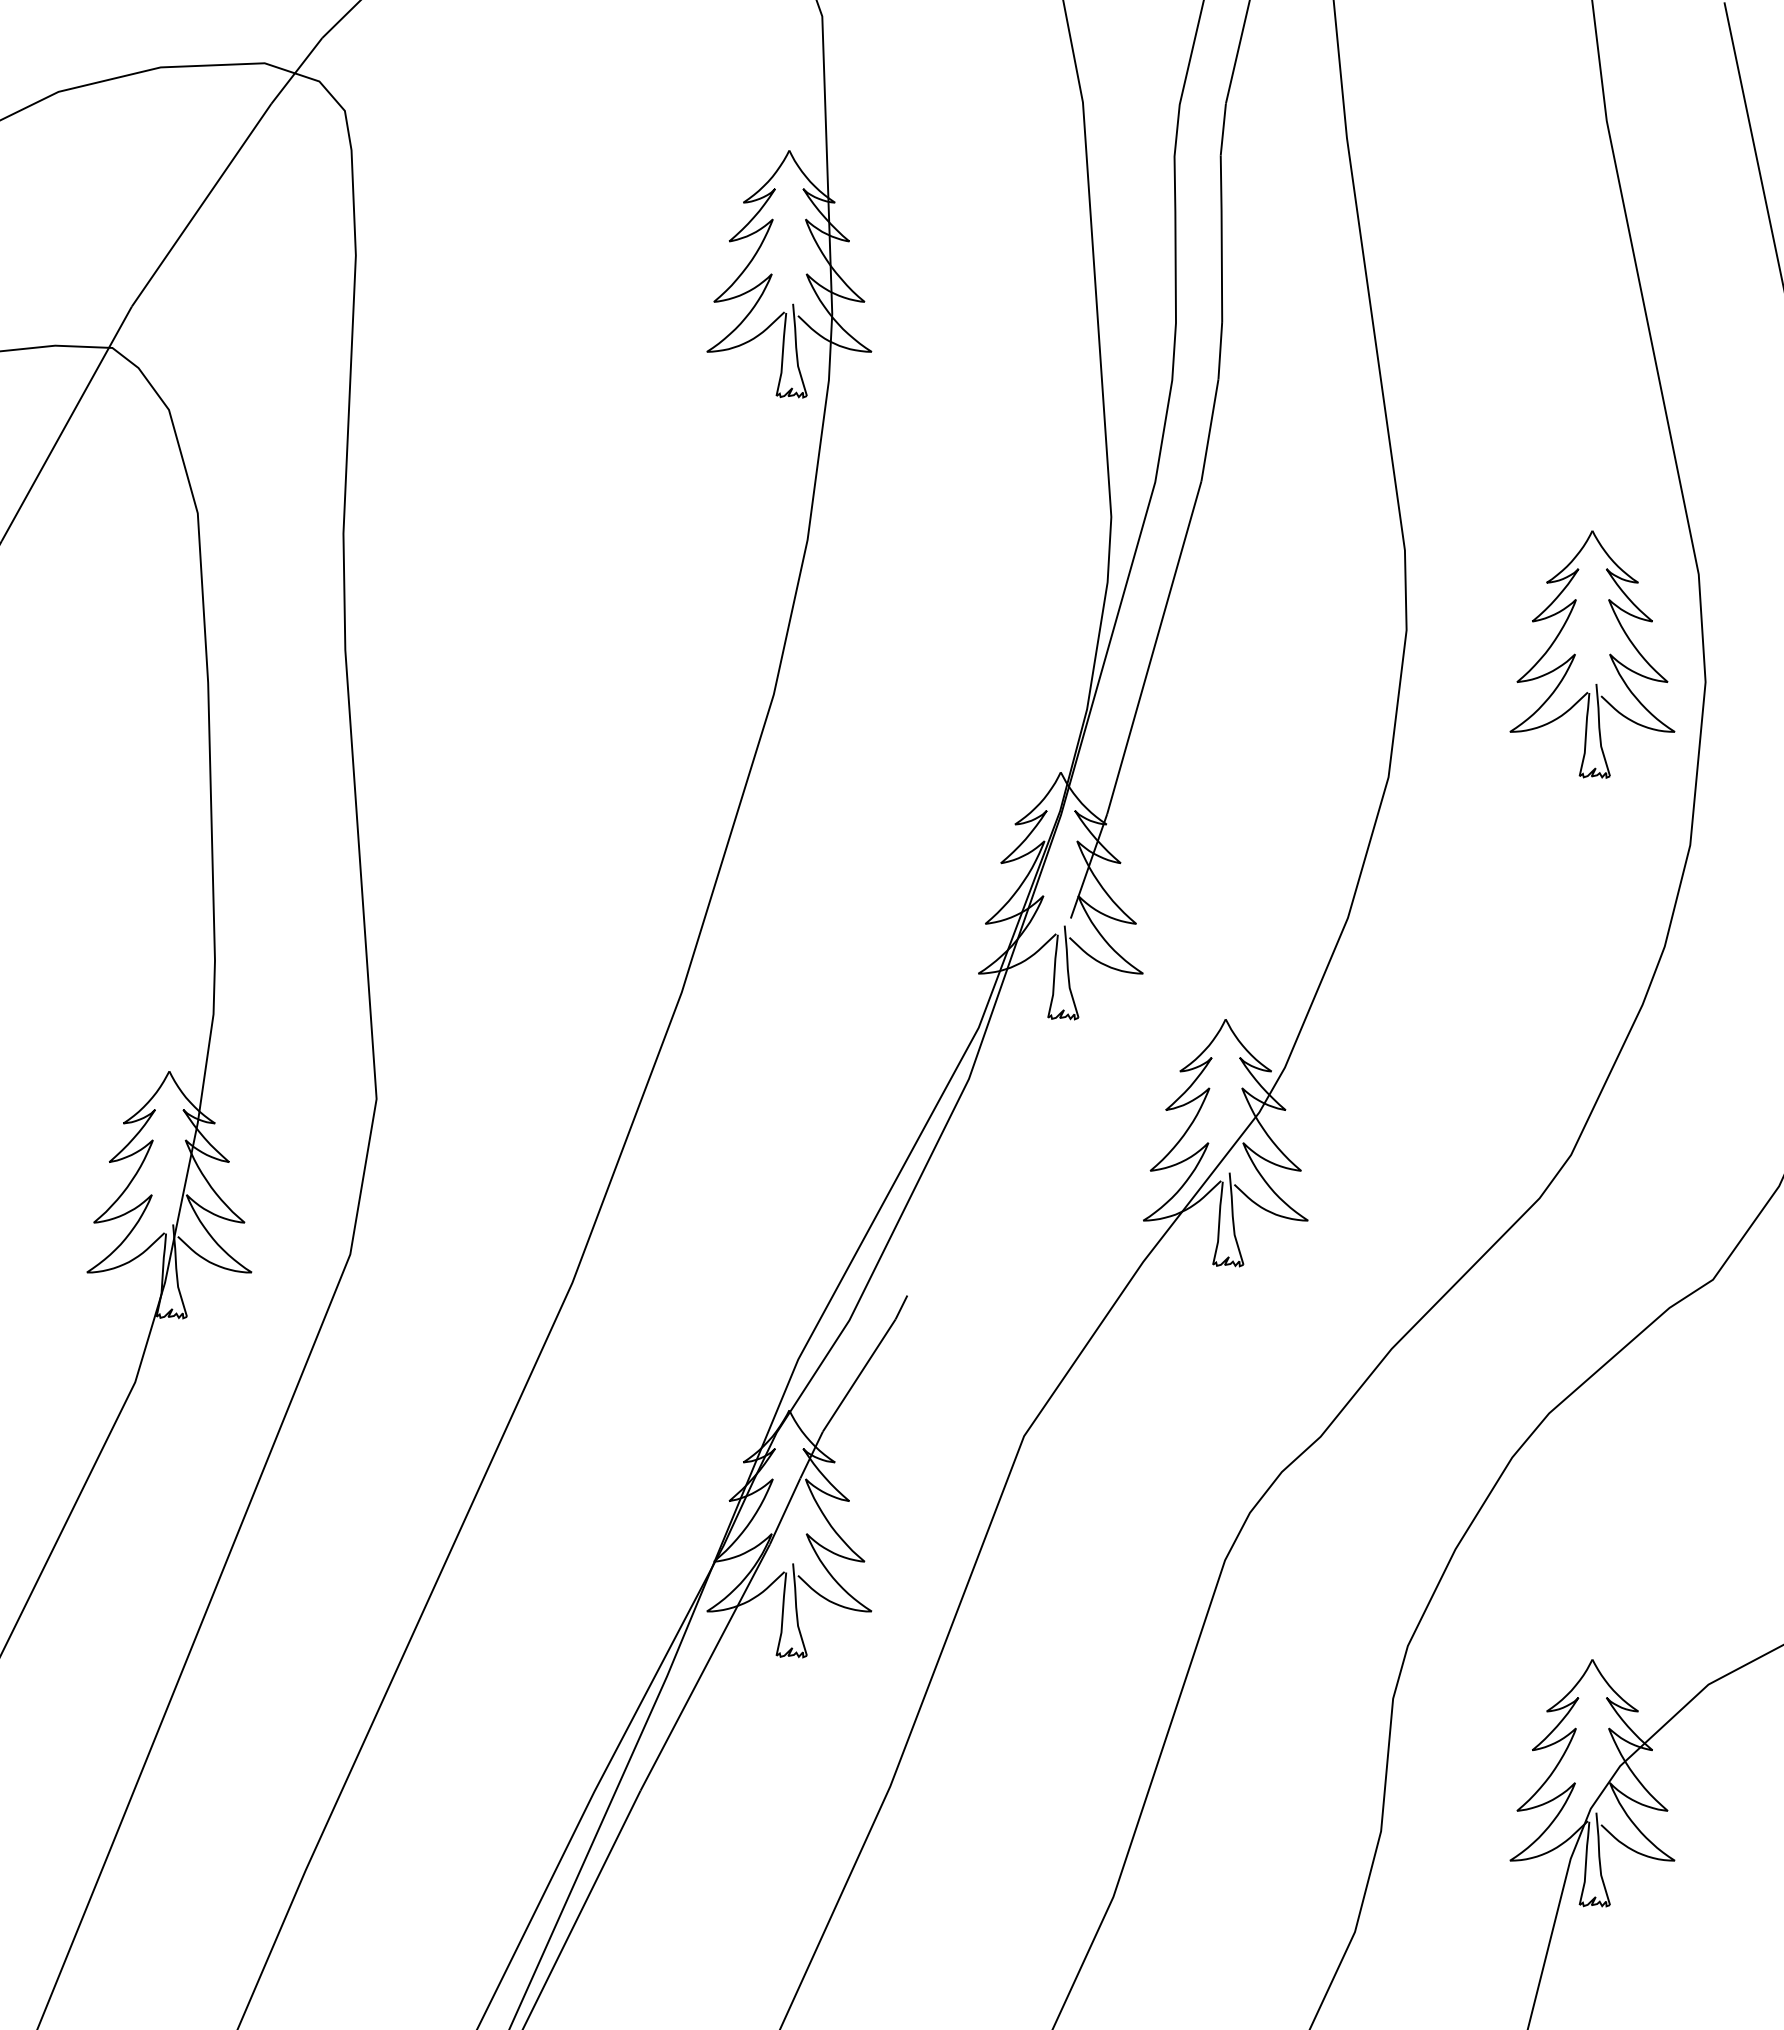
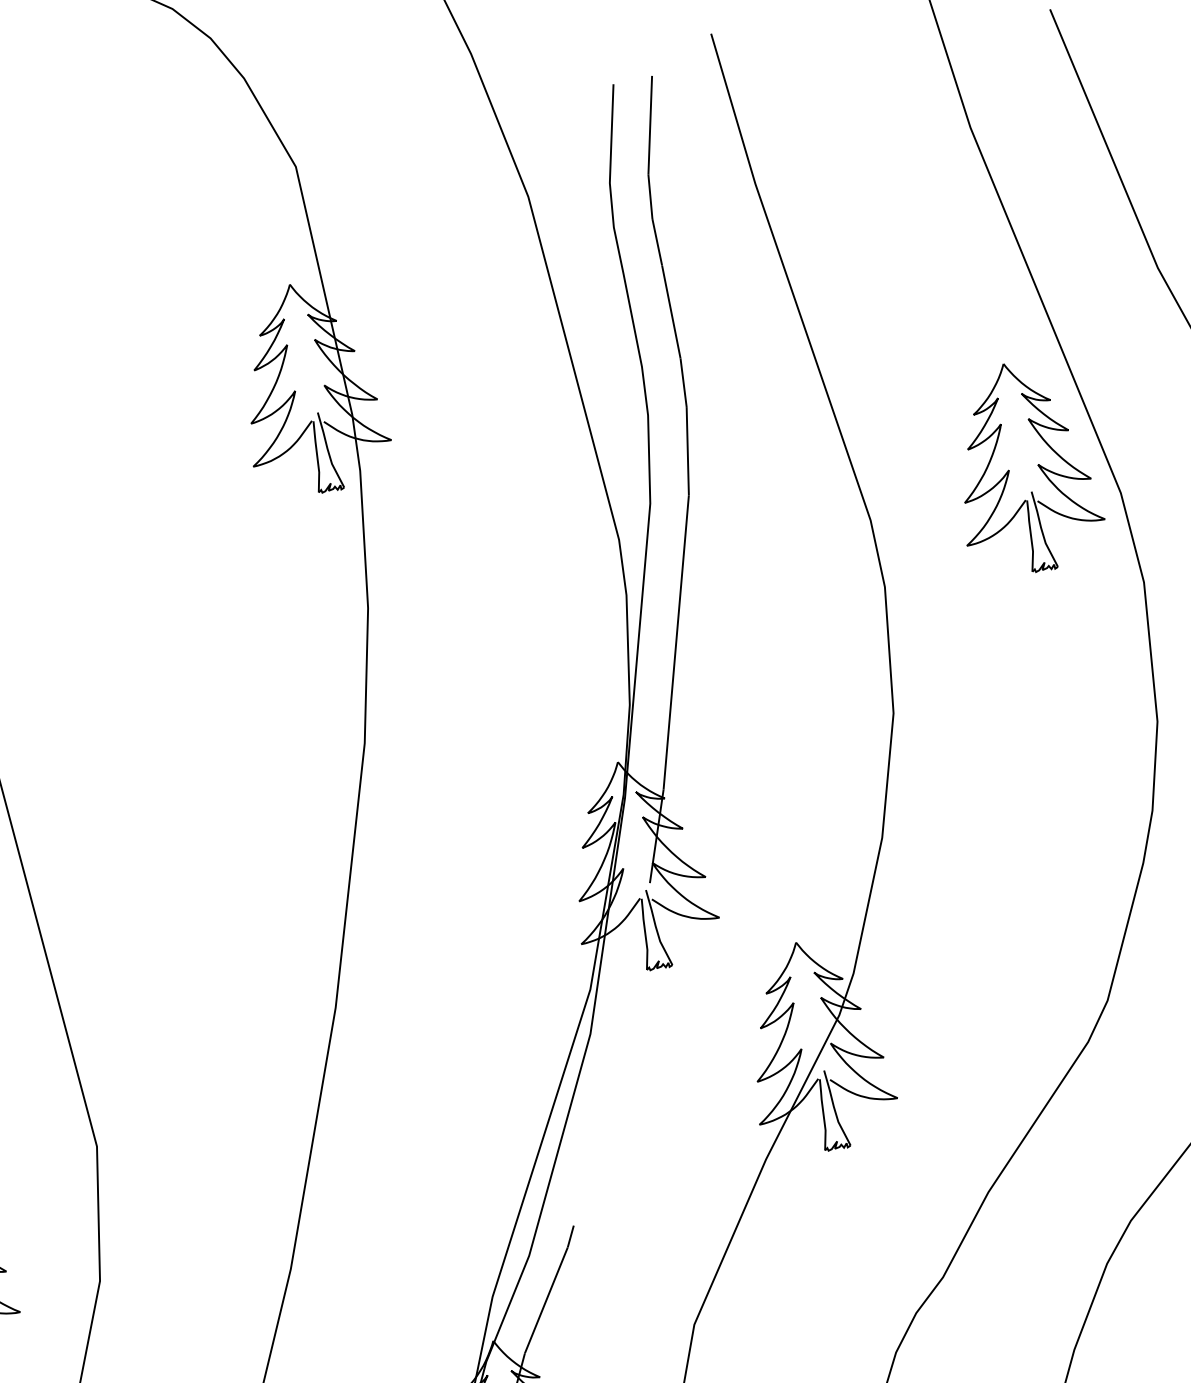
part: (1575, 654) -> (1009, 470), moved

